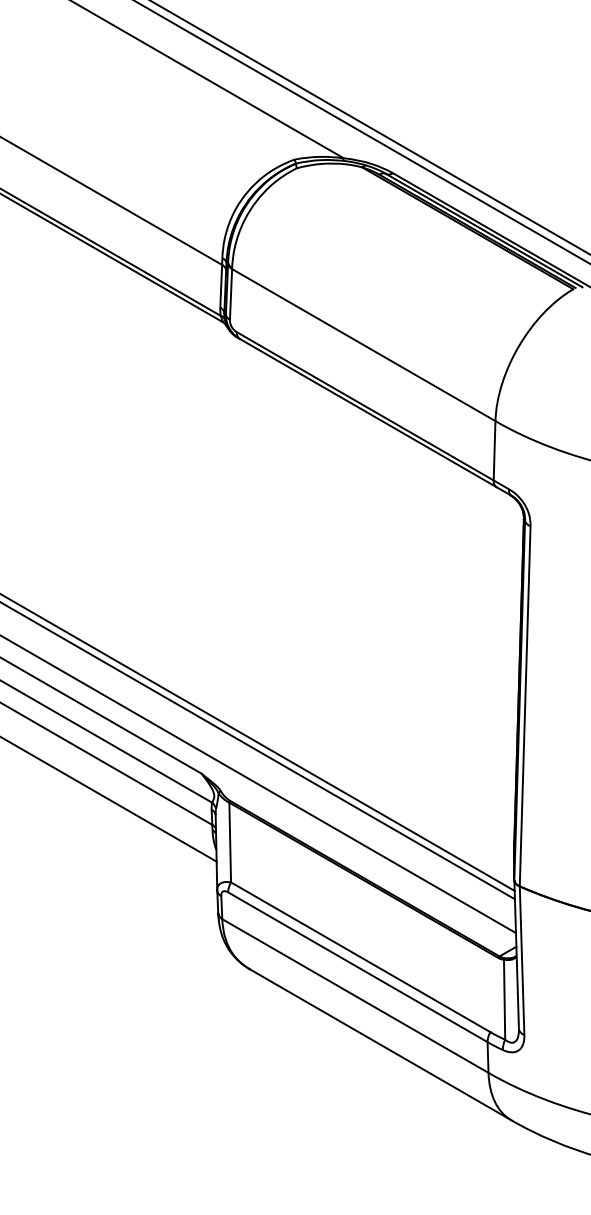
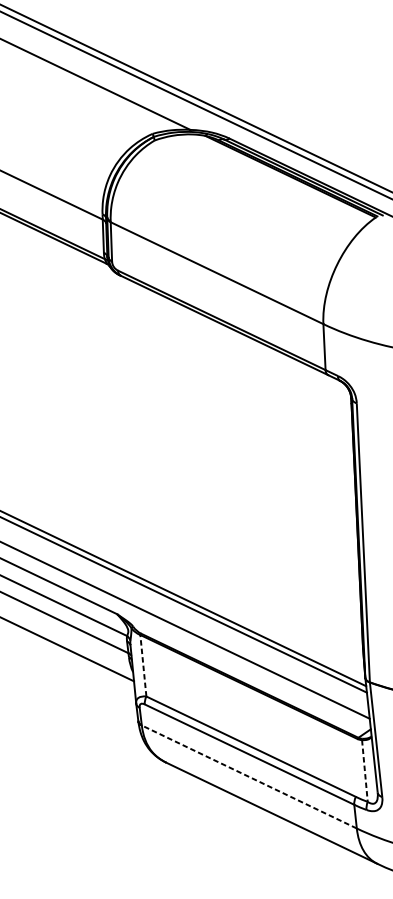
line: (230, 842) -> (143, 665), solid -> dashed
line: (355, 996) -> (249, 777), solid -> dashed
line: (504, 999) -> (364, 770), solid -> dashed

